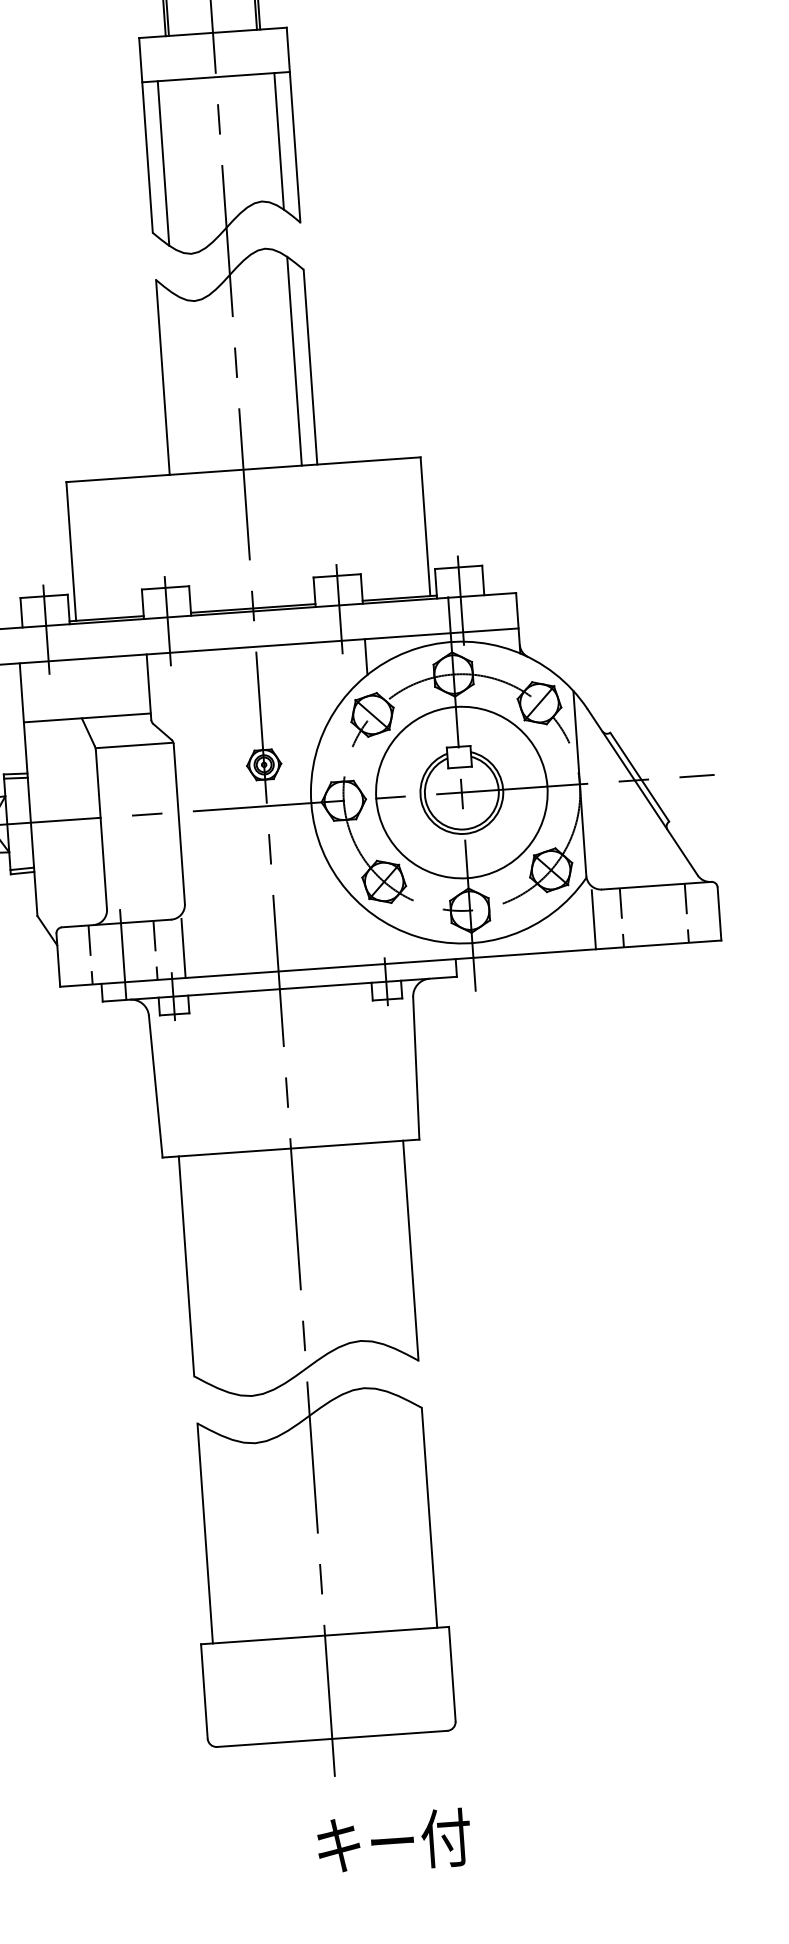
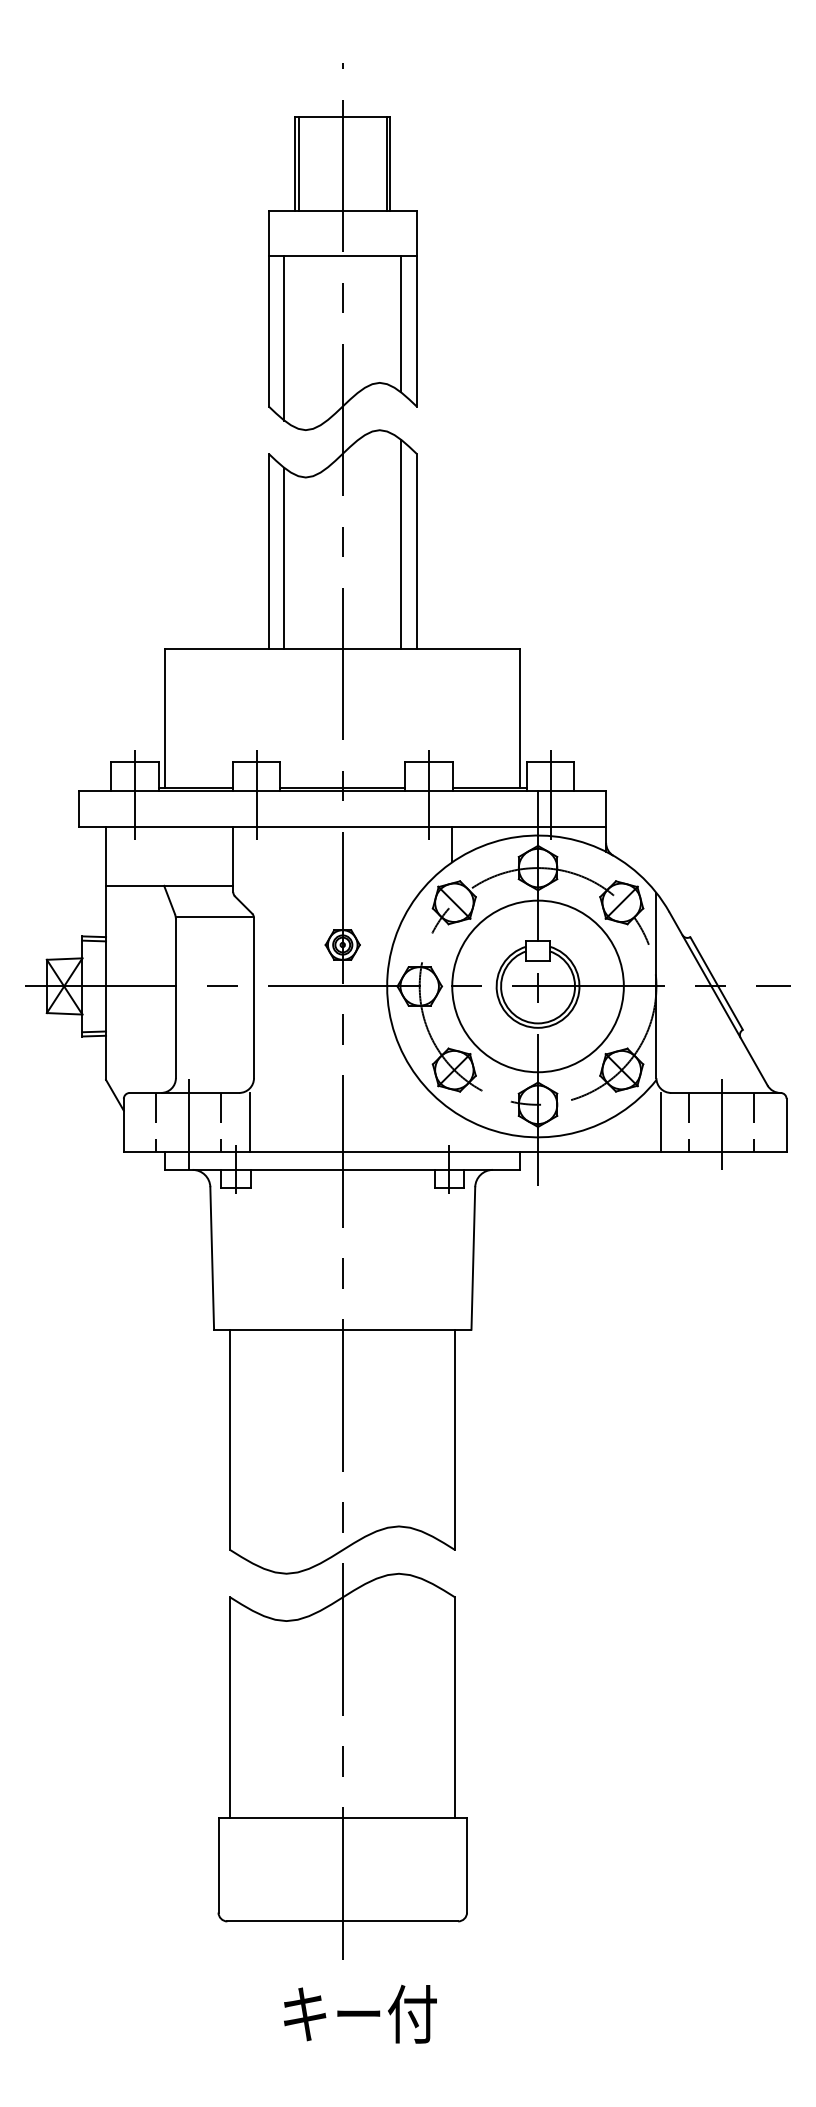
line: (179, 383) -> (284, 558), added
line: (654, 917) -> (721, 1124), added
text: (394, 1840) -> (360, 2013), moved

